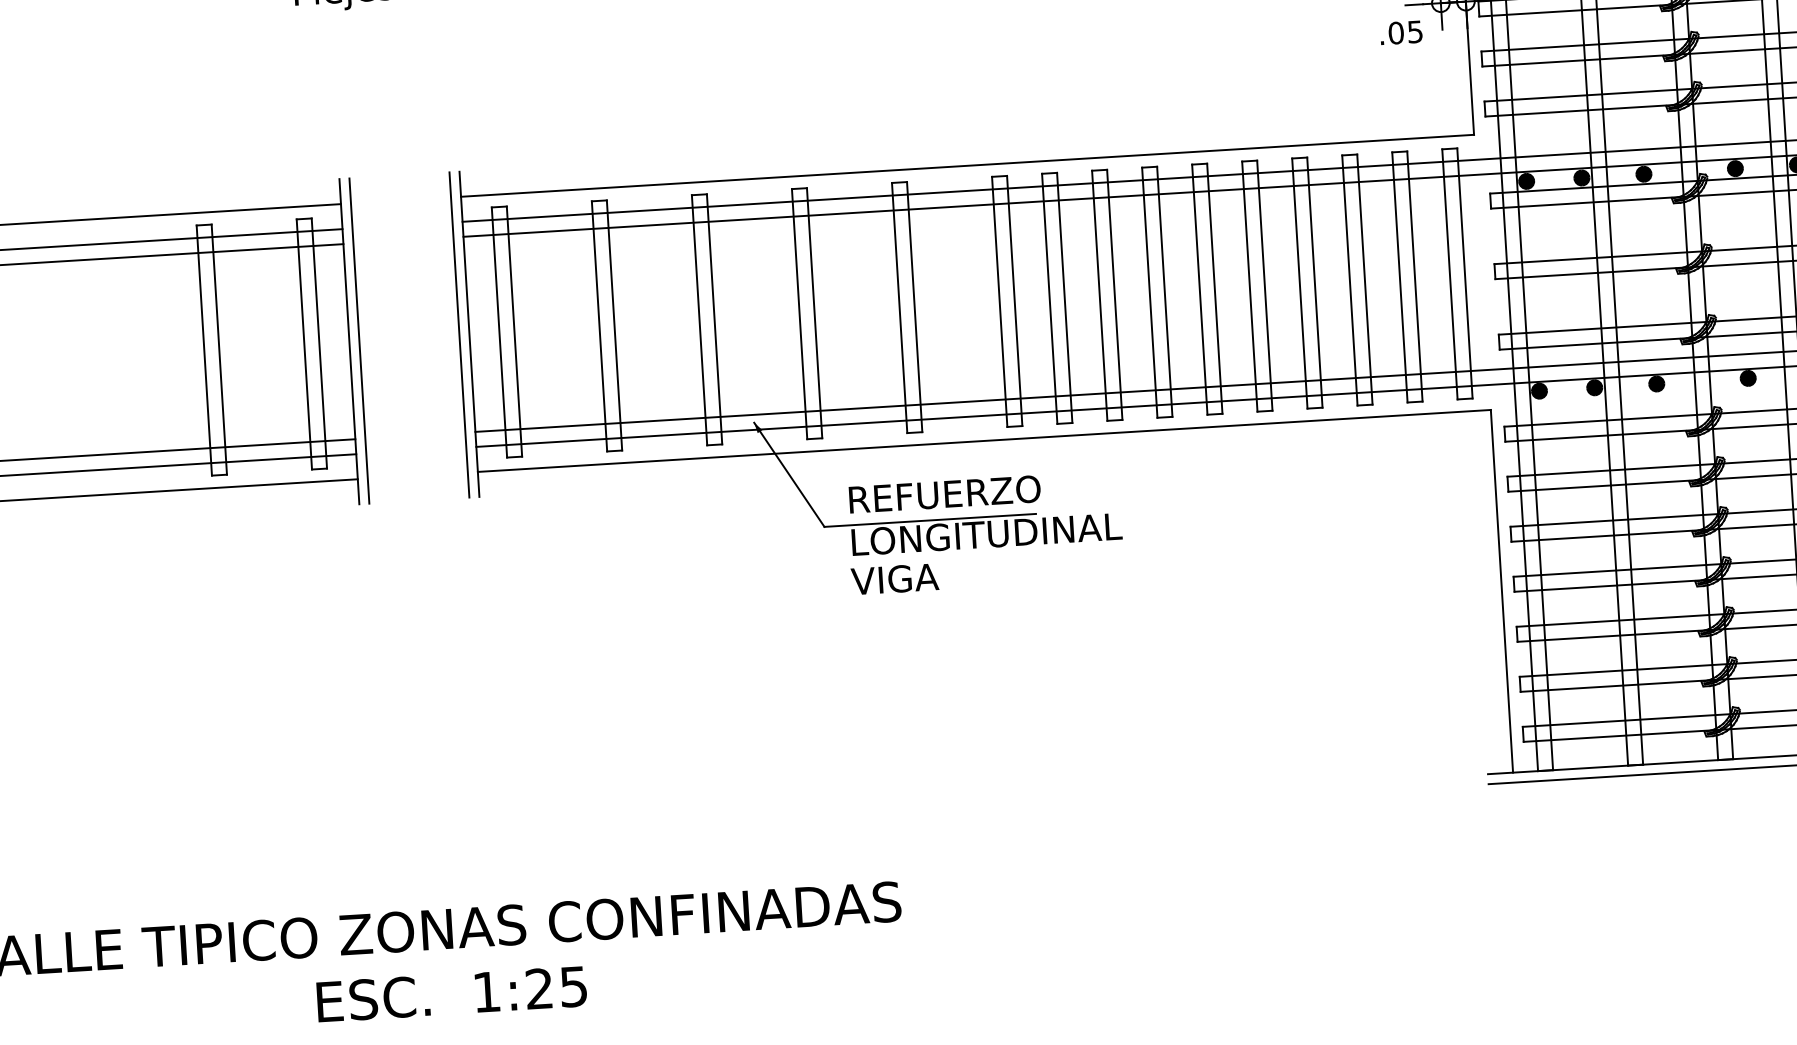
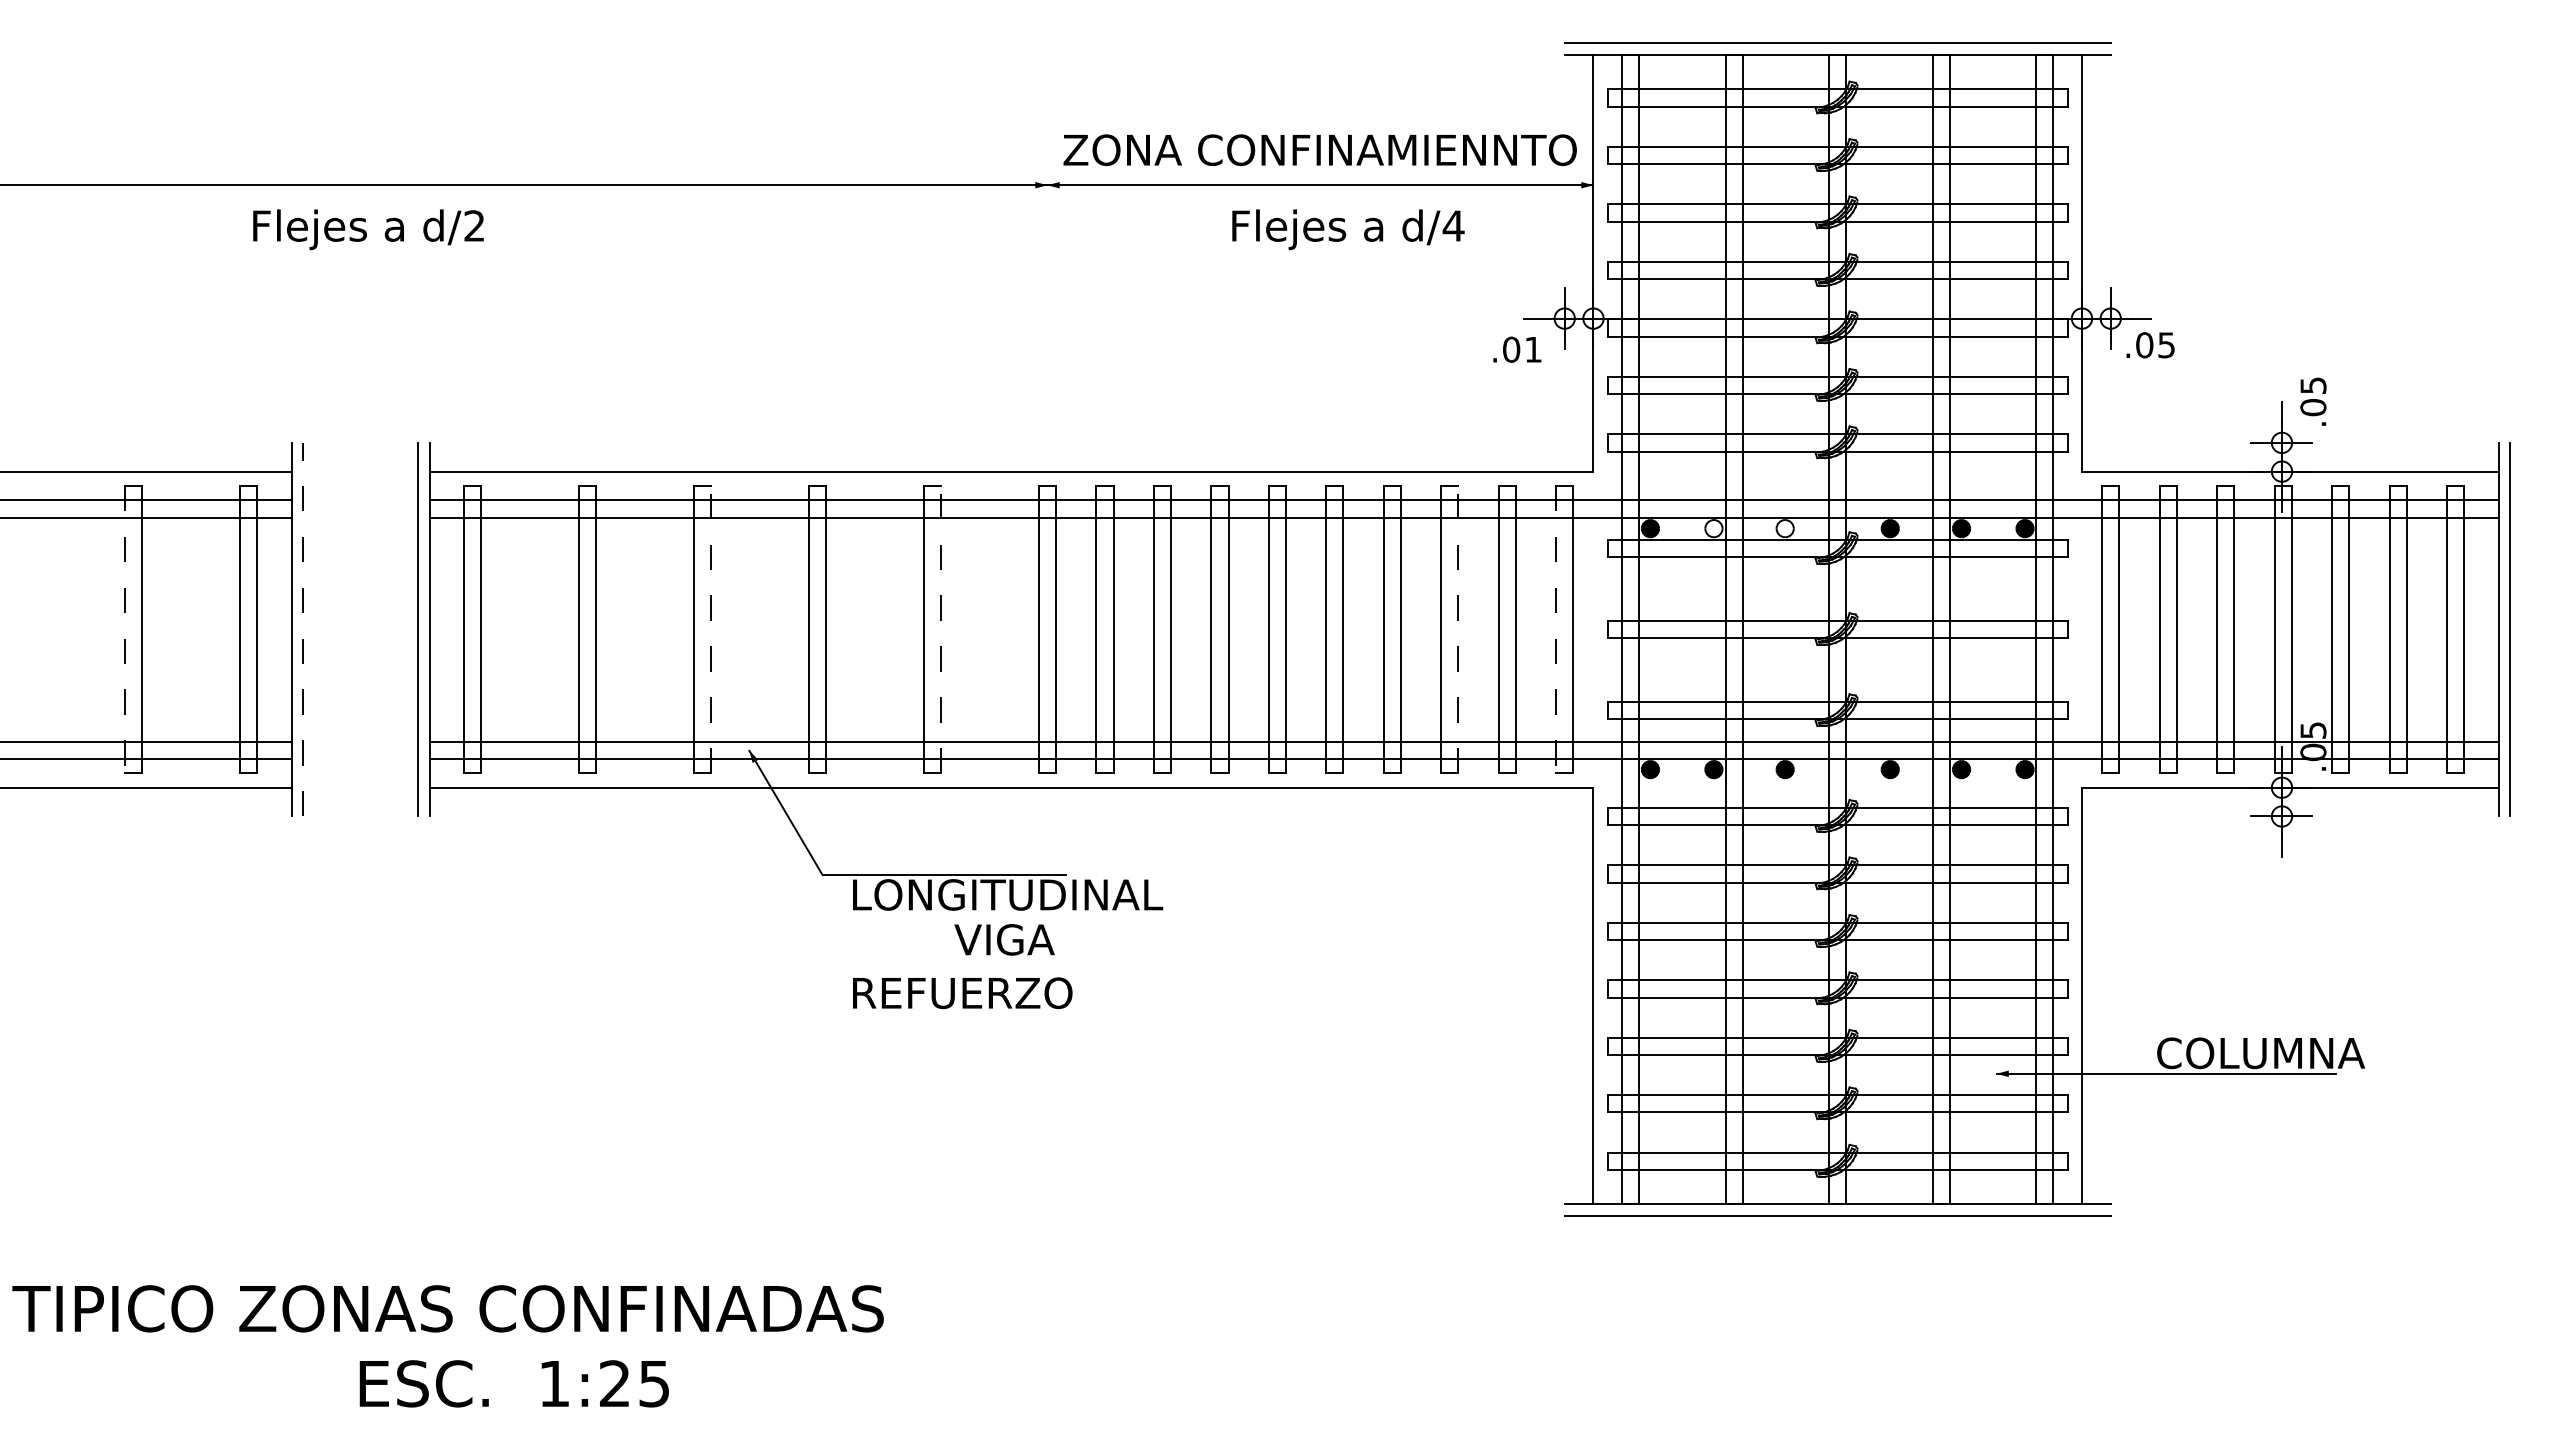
text: (1415, 31) -> (1533, 349), .05 -> .01
fill: (1643, 174) -> (1784, 528), removed
fill: (1581, 177) -> (1713, 528), removed
line: (1450, 274) -> (1556, 629), solid -> dashed
line: (1364, 279) -> (1458, 629), solid -> dashed
line: (914, 306) -> (941, 629), solid -> dashed
line: (714, 319) -> (711, 629), solid -> dashed
line: (359, 340) -> (303, 629), solid -> dashed
line: (204, 350) -> (125, 629), solid -> dashed
text: (944, 494) -> (962, 993), moved
text: (894, 578) -> (1004, 939), moved
text: (451, 994) -> (513, 1383), moved

